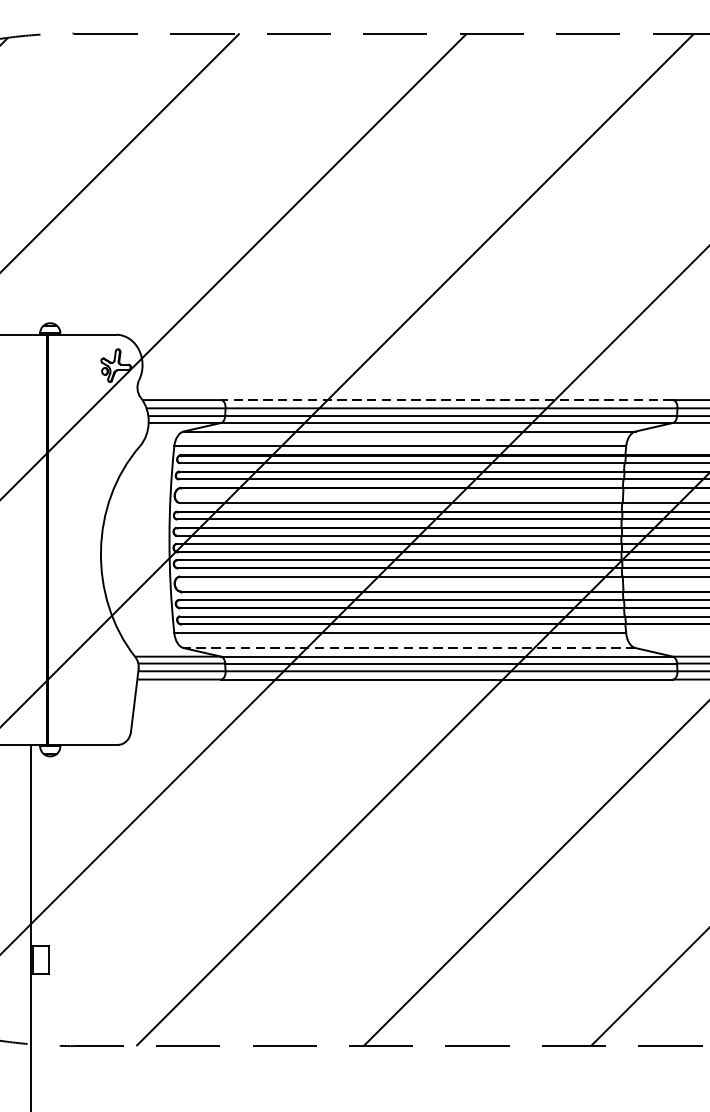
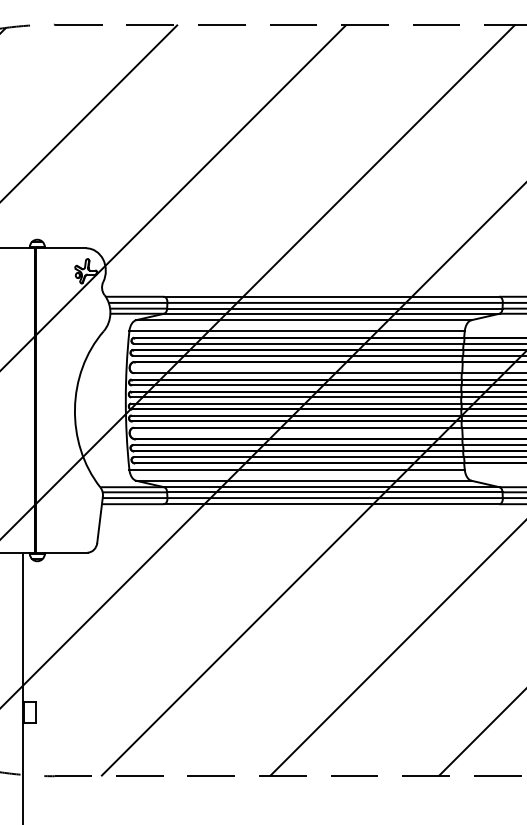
line: (446, 399) -> (331, 296), dashed -> solid
line: (408, 647) -> (303, 480), dashed -> solid

